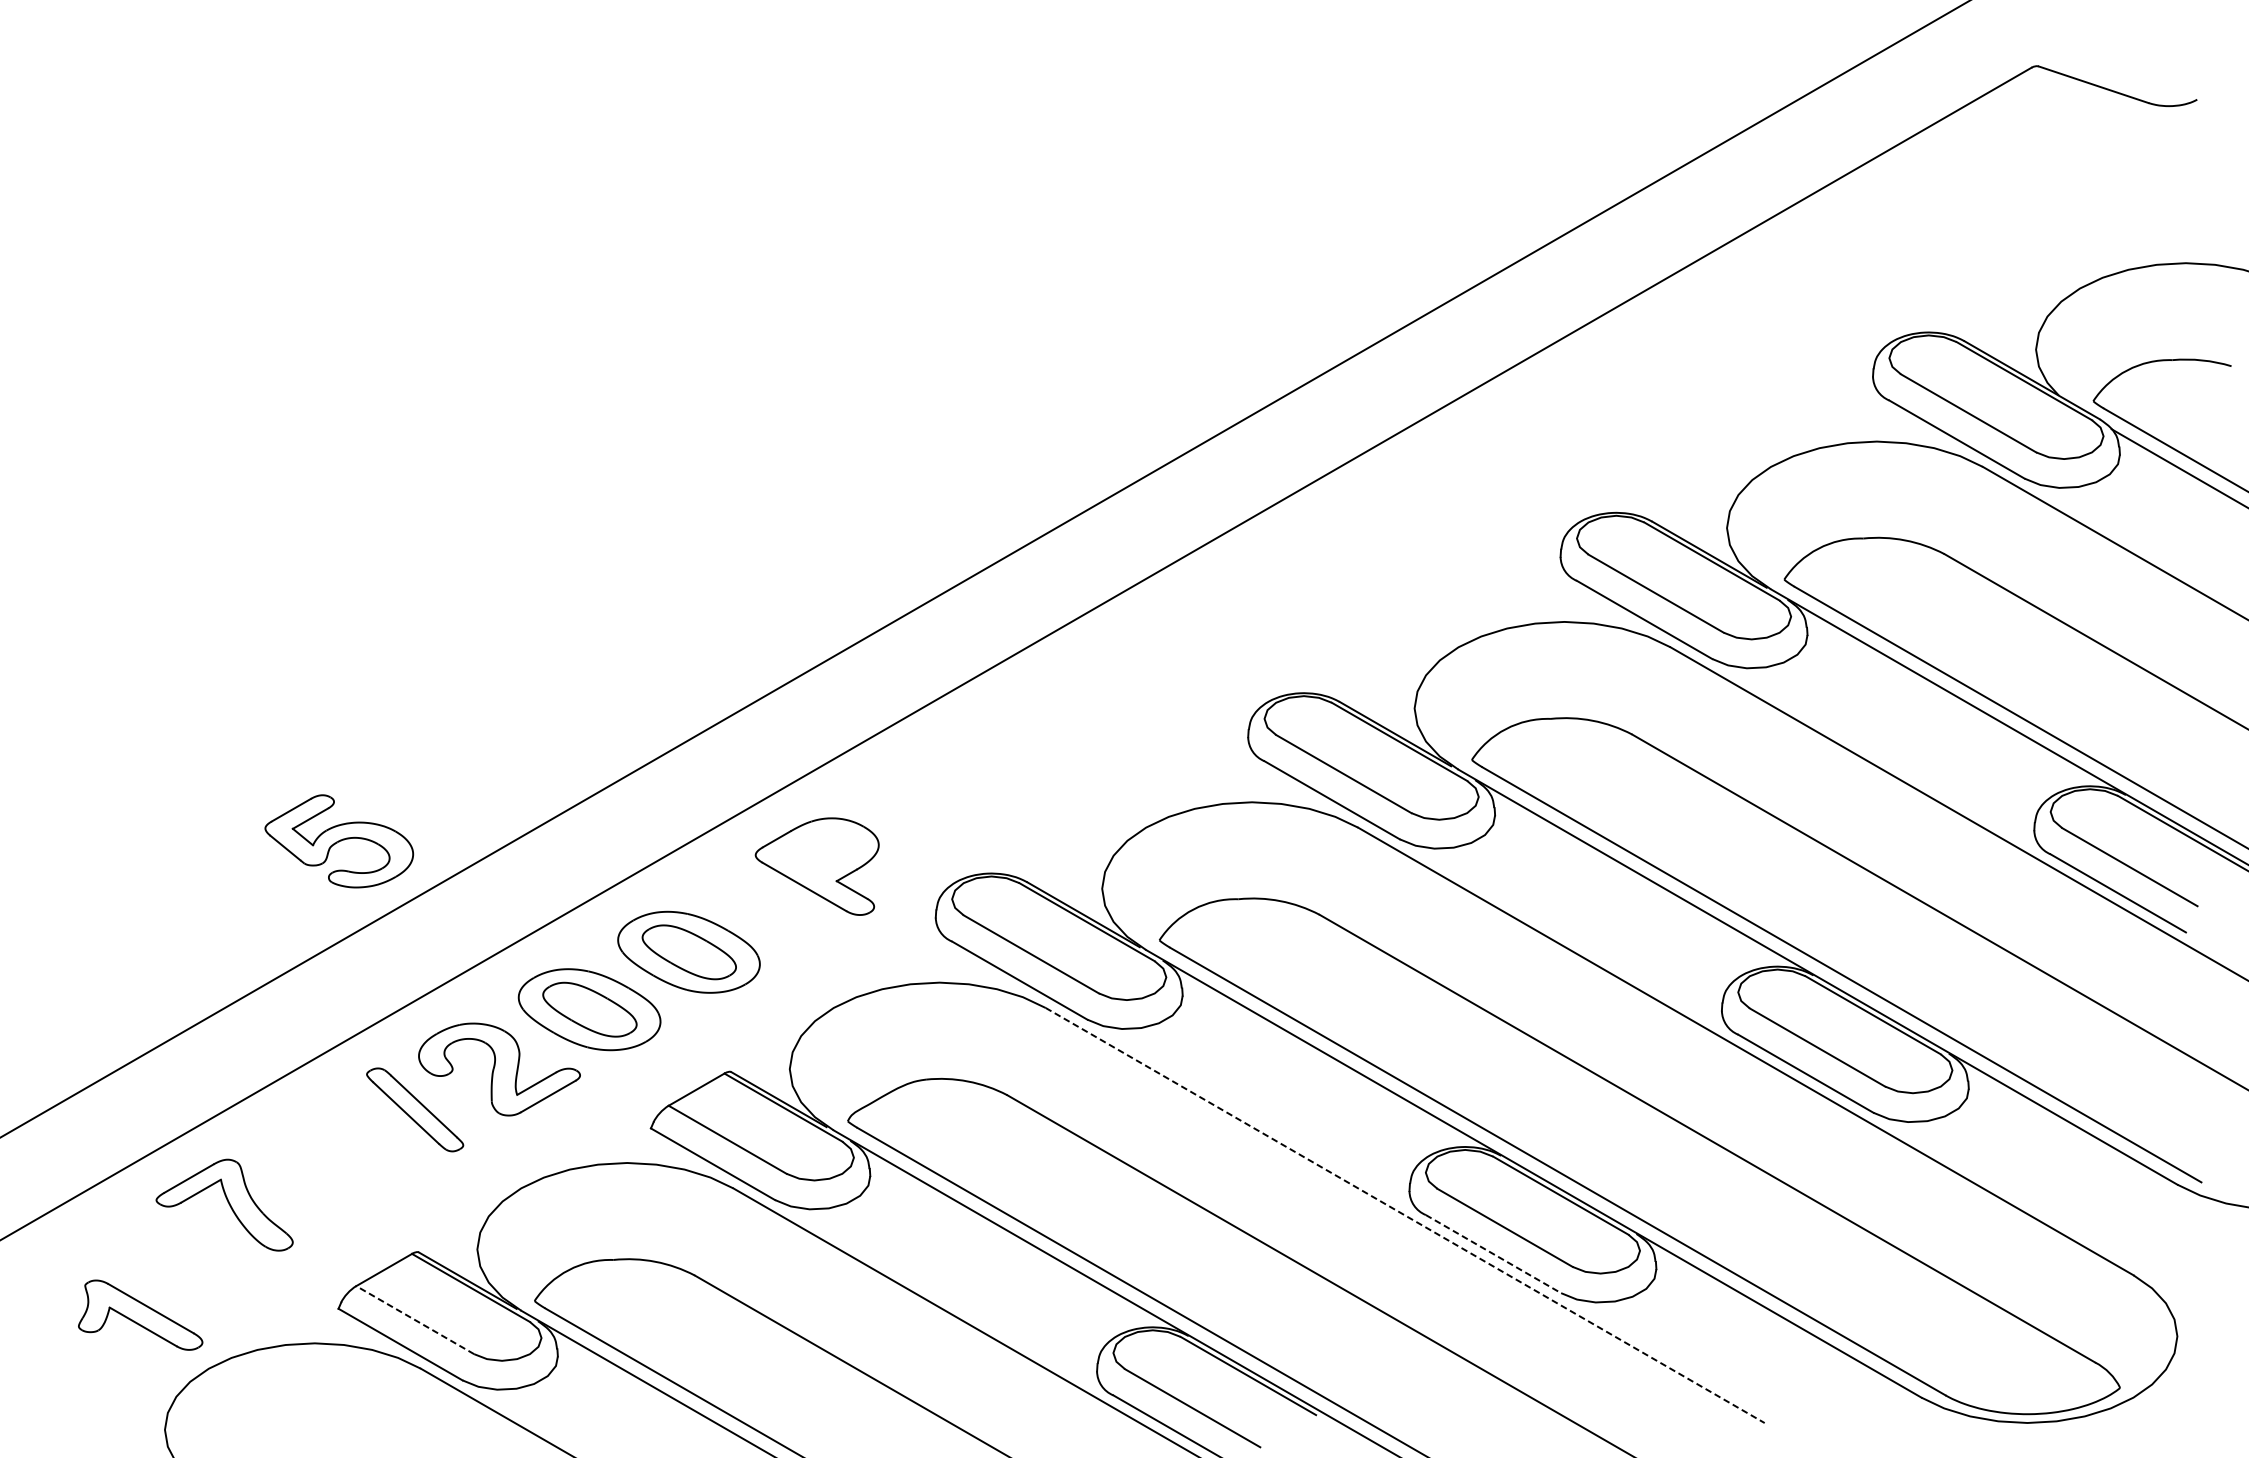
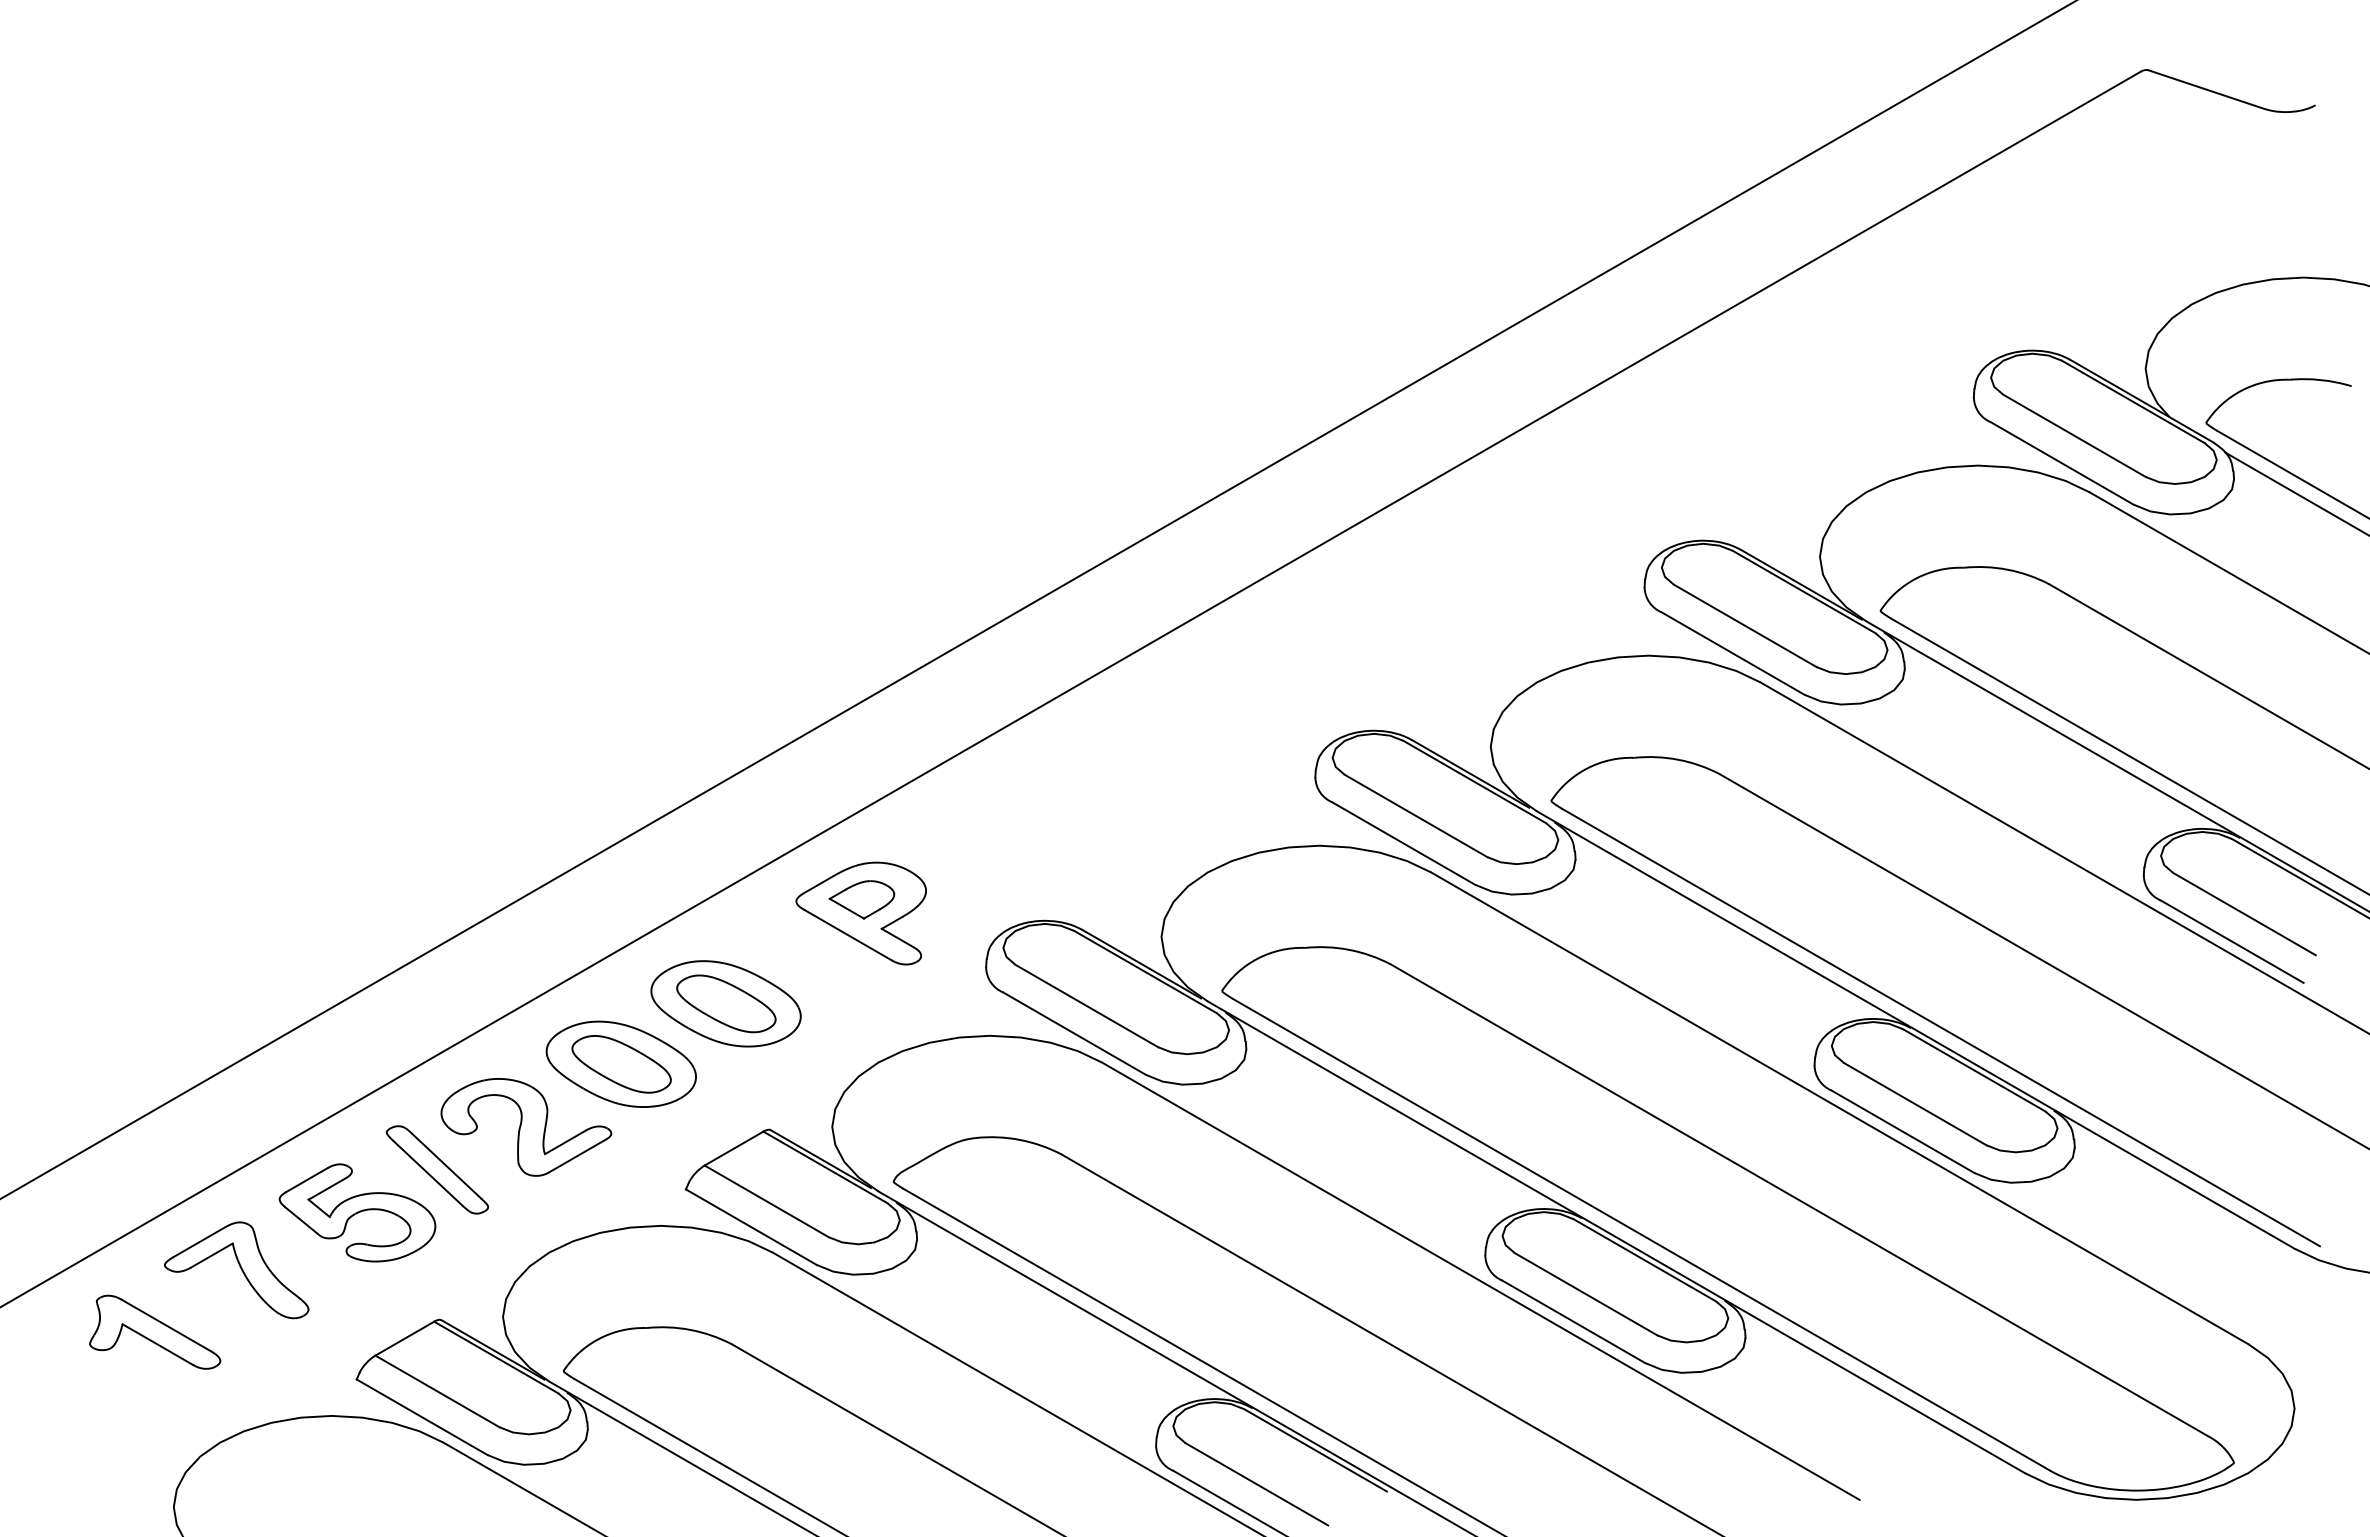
part: (339, 840) -> (357, 1212), moved
part: (817, 853) -> (861, 899), added
line: (1405, 1215) -> (1481, 1281), dashed -> solid
line: (1494, 1254) -> (1574, 1322), dashed -> solid
part: (140, 1314) -> (155, 1331), moved
line: (415, 1320) -> (437, 1391), dashed -> solid

